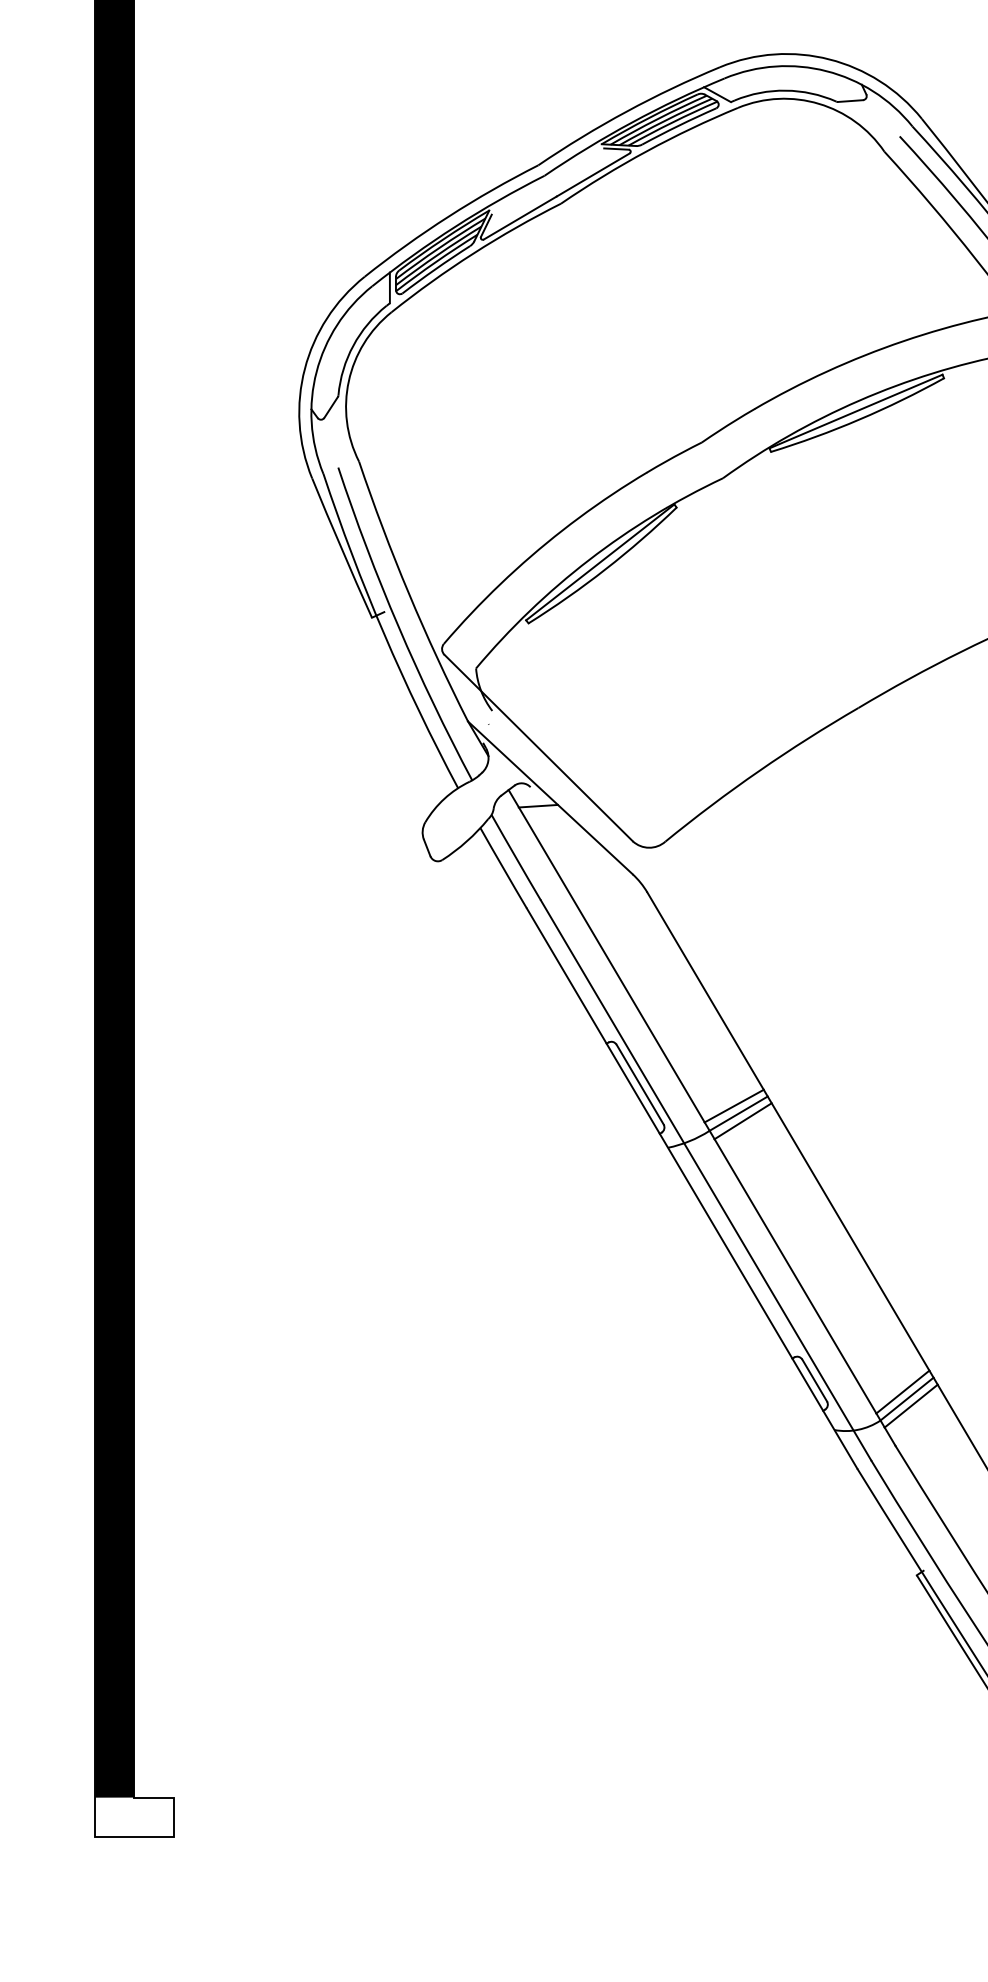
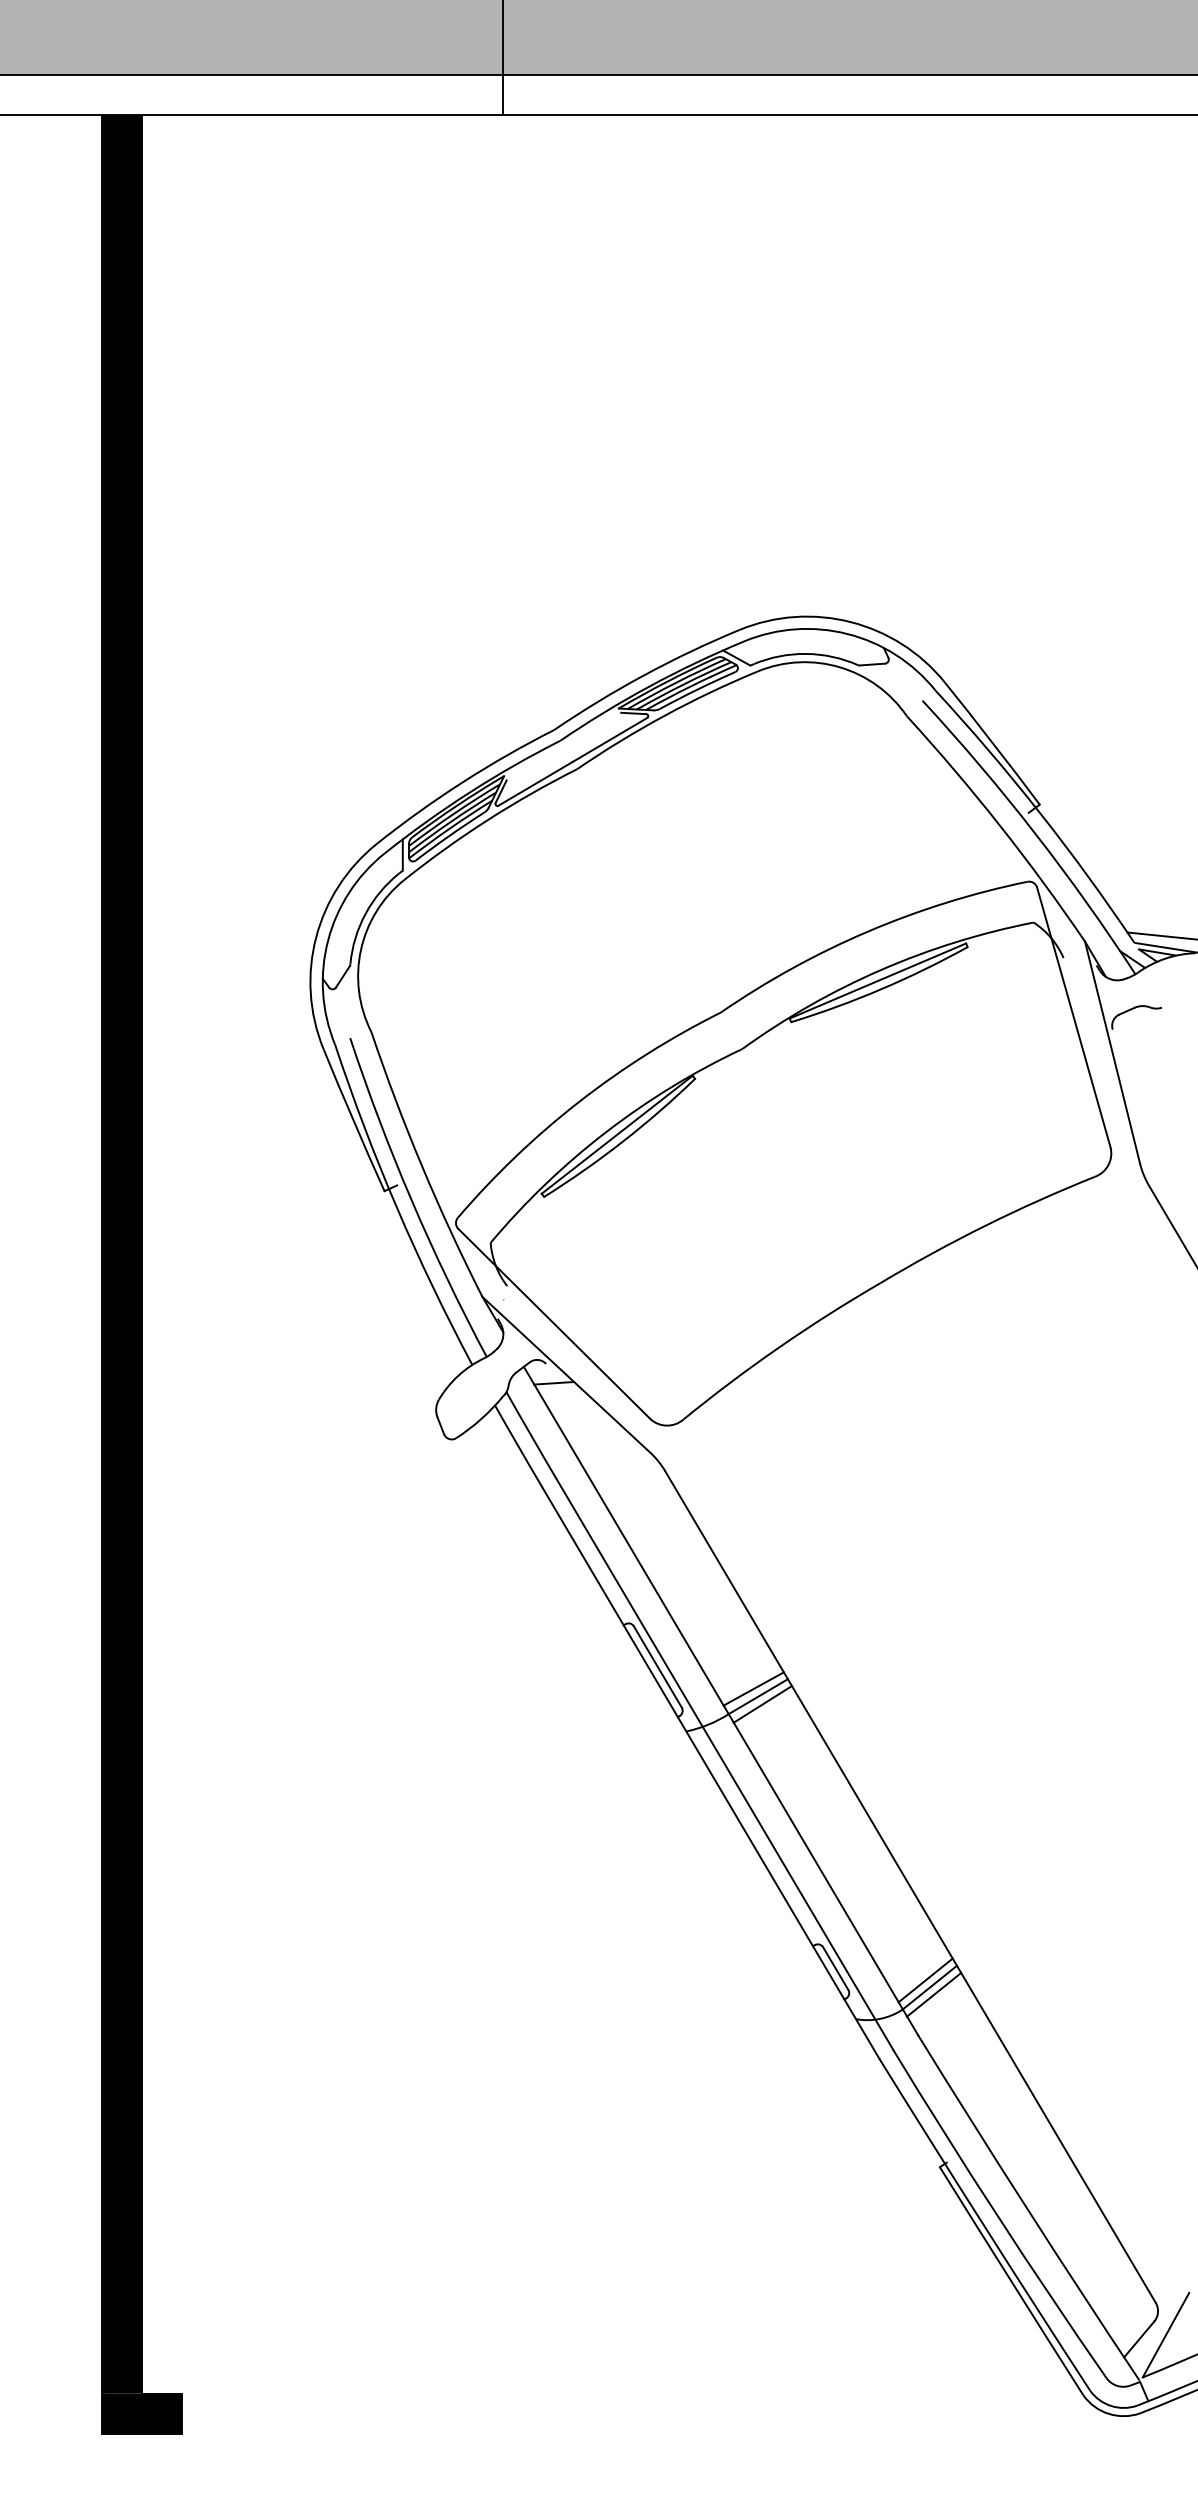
fill: (134, 1816) -> (142, 2413), added

